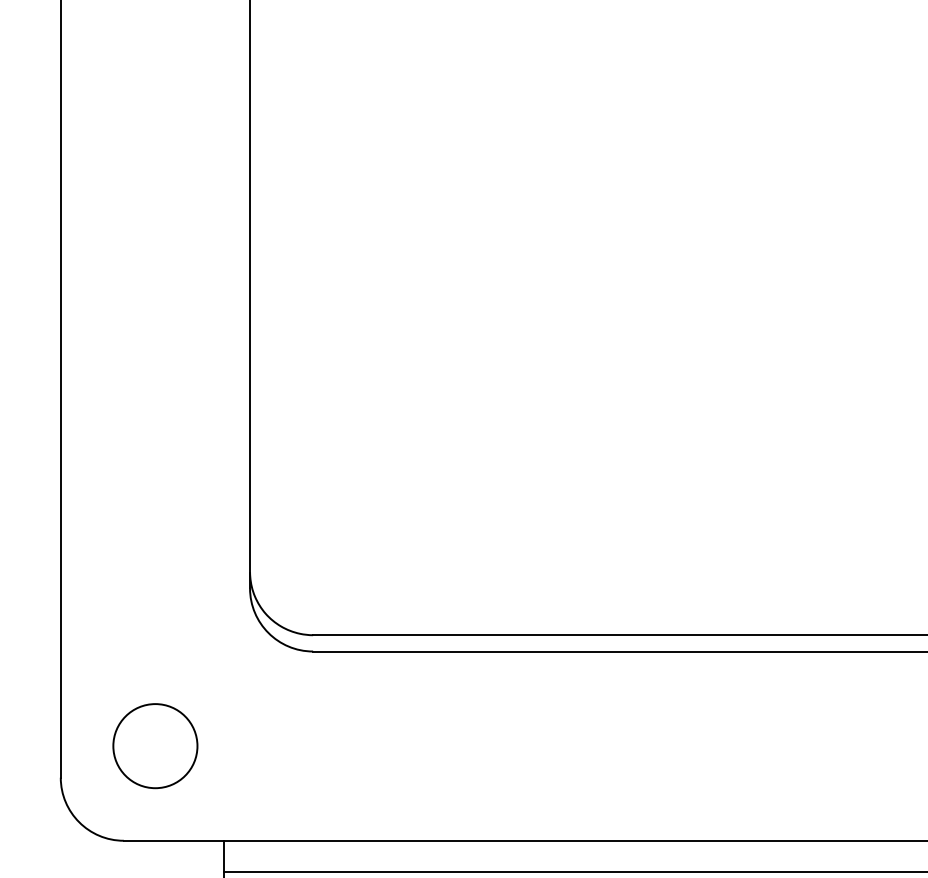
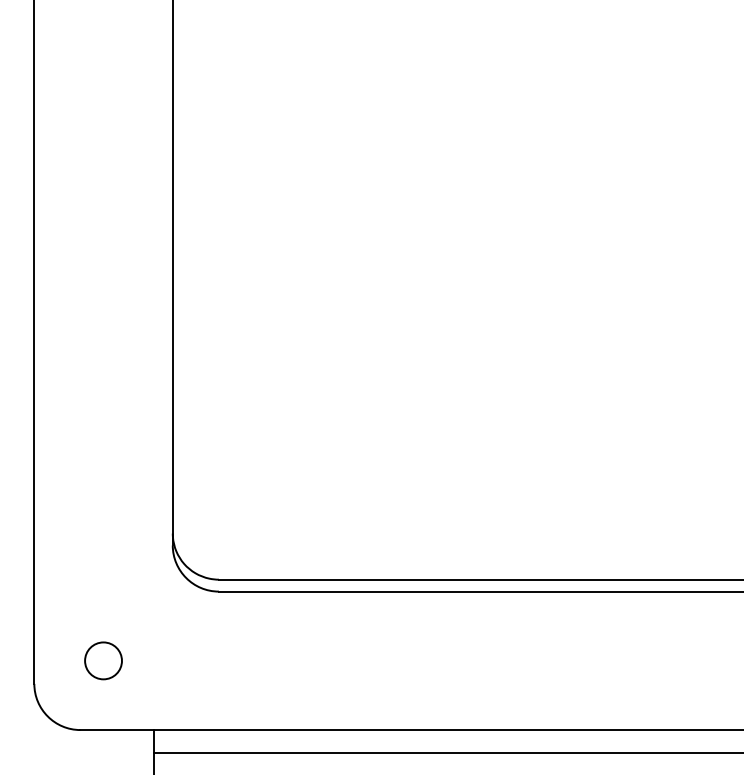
circle: (155, 745) -> (103, 660), size x0.6

